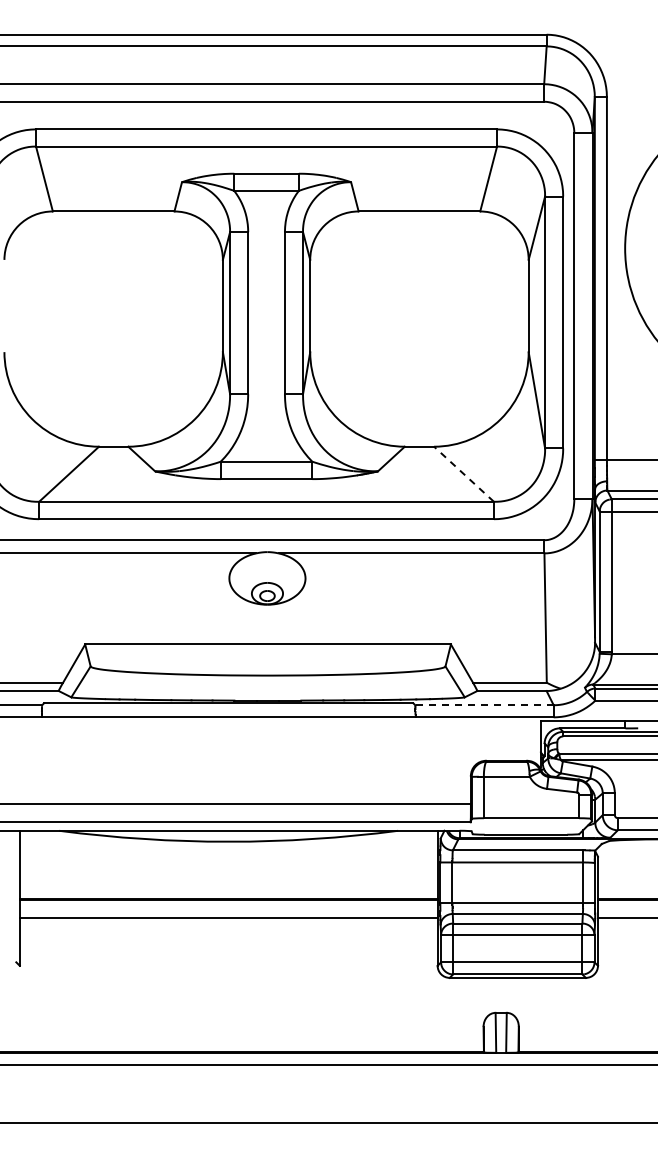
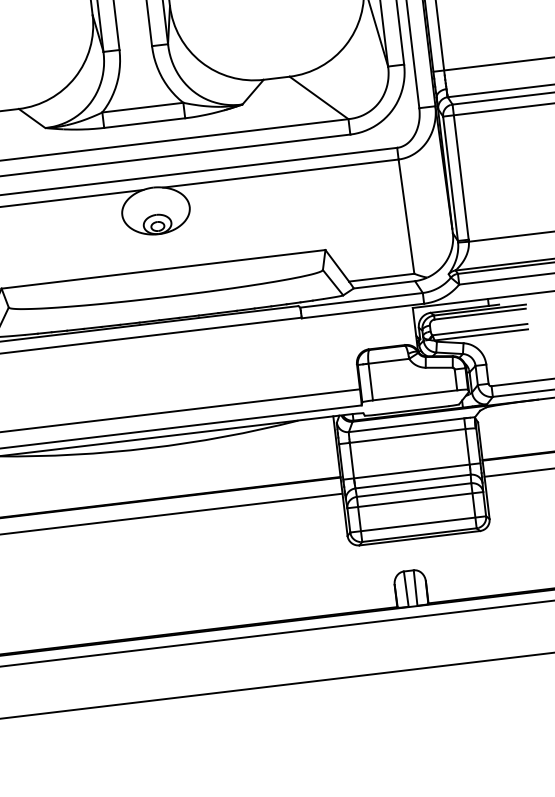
line: (464, 474) -> (319, 98), dashed -> solid
line: (483, 705) -> (360, 300), dashed -> solid

